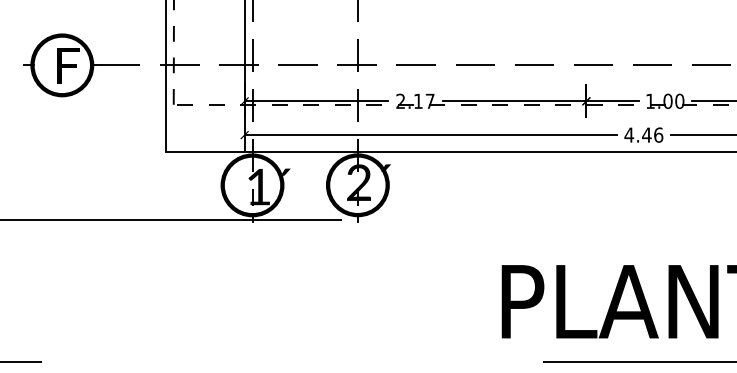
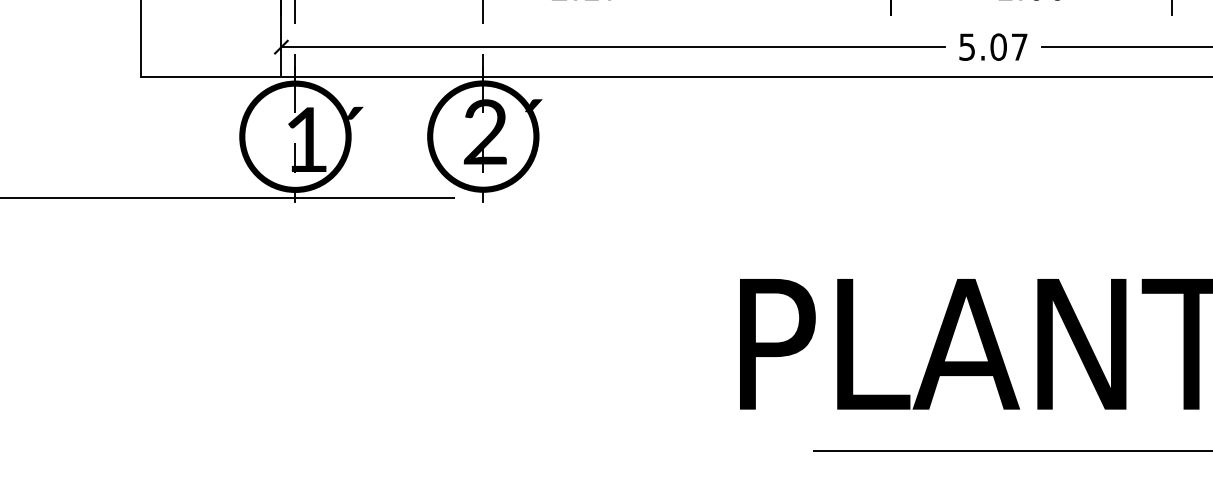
text: (643, 134) -> (992, 46), 4.46 -> 5.07

